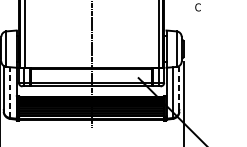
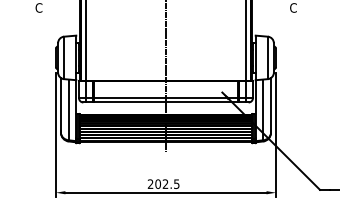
line: (179, 87) -> (271, 103), dashed -> solid
line: (10, 92) -> (68, 109), dashed -> solid

